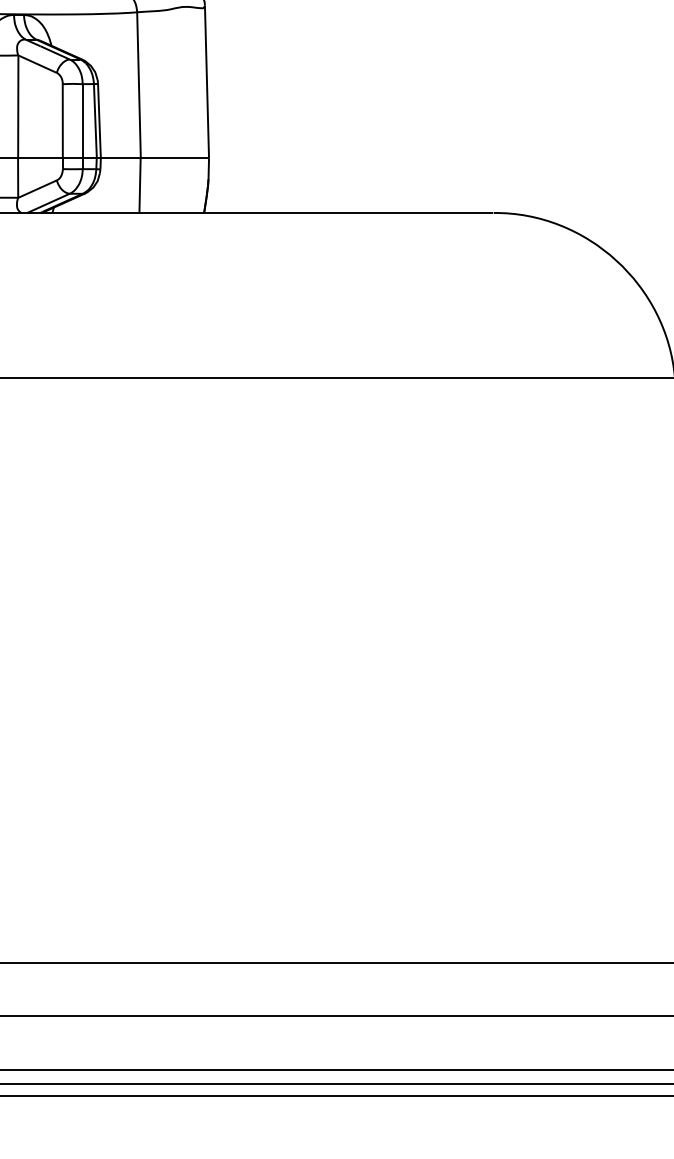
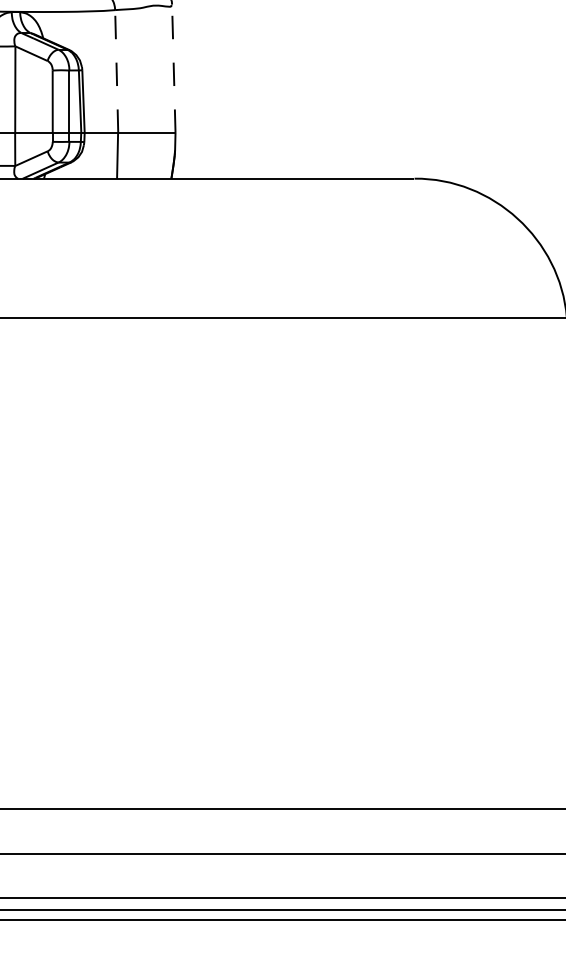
line: (206, 81) -> (173, 68), solid -> dashed
line: (138, 84) -> (116, 70), solid -> dashed

